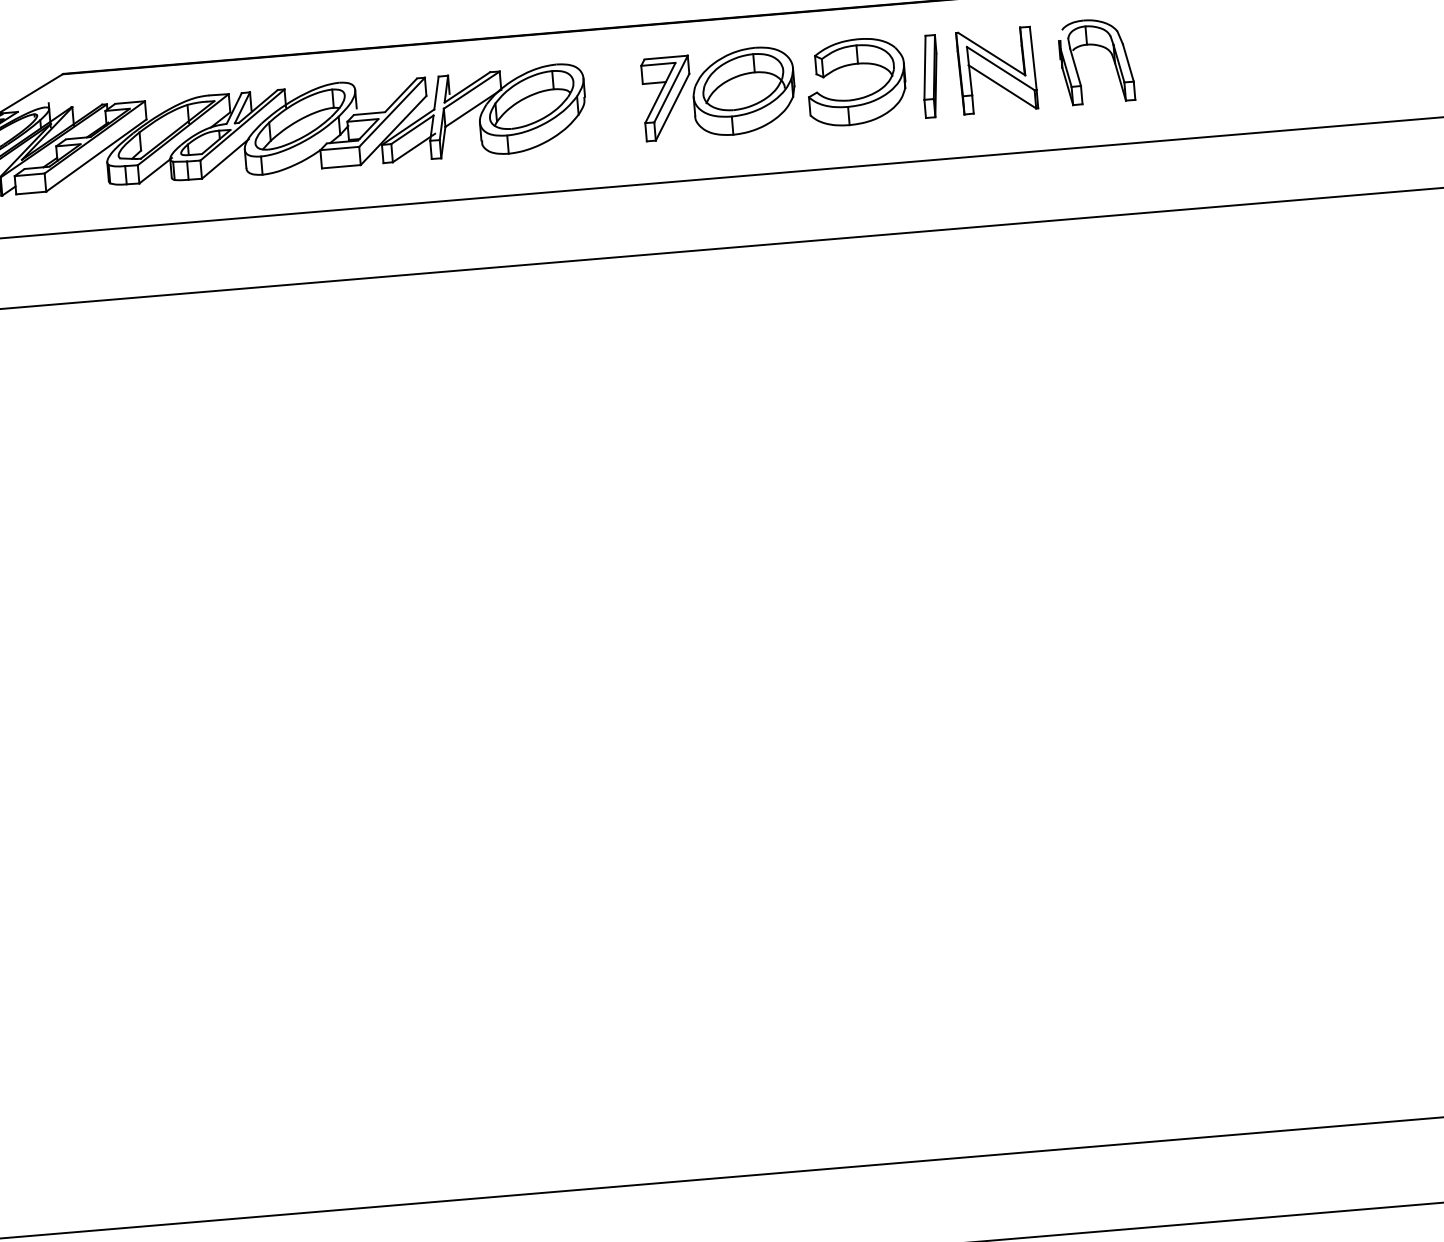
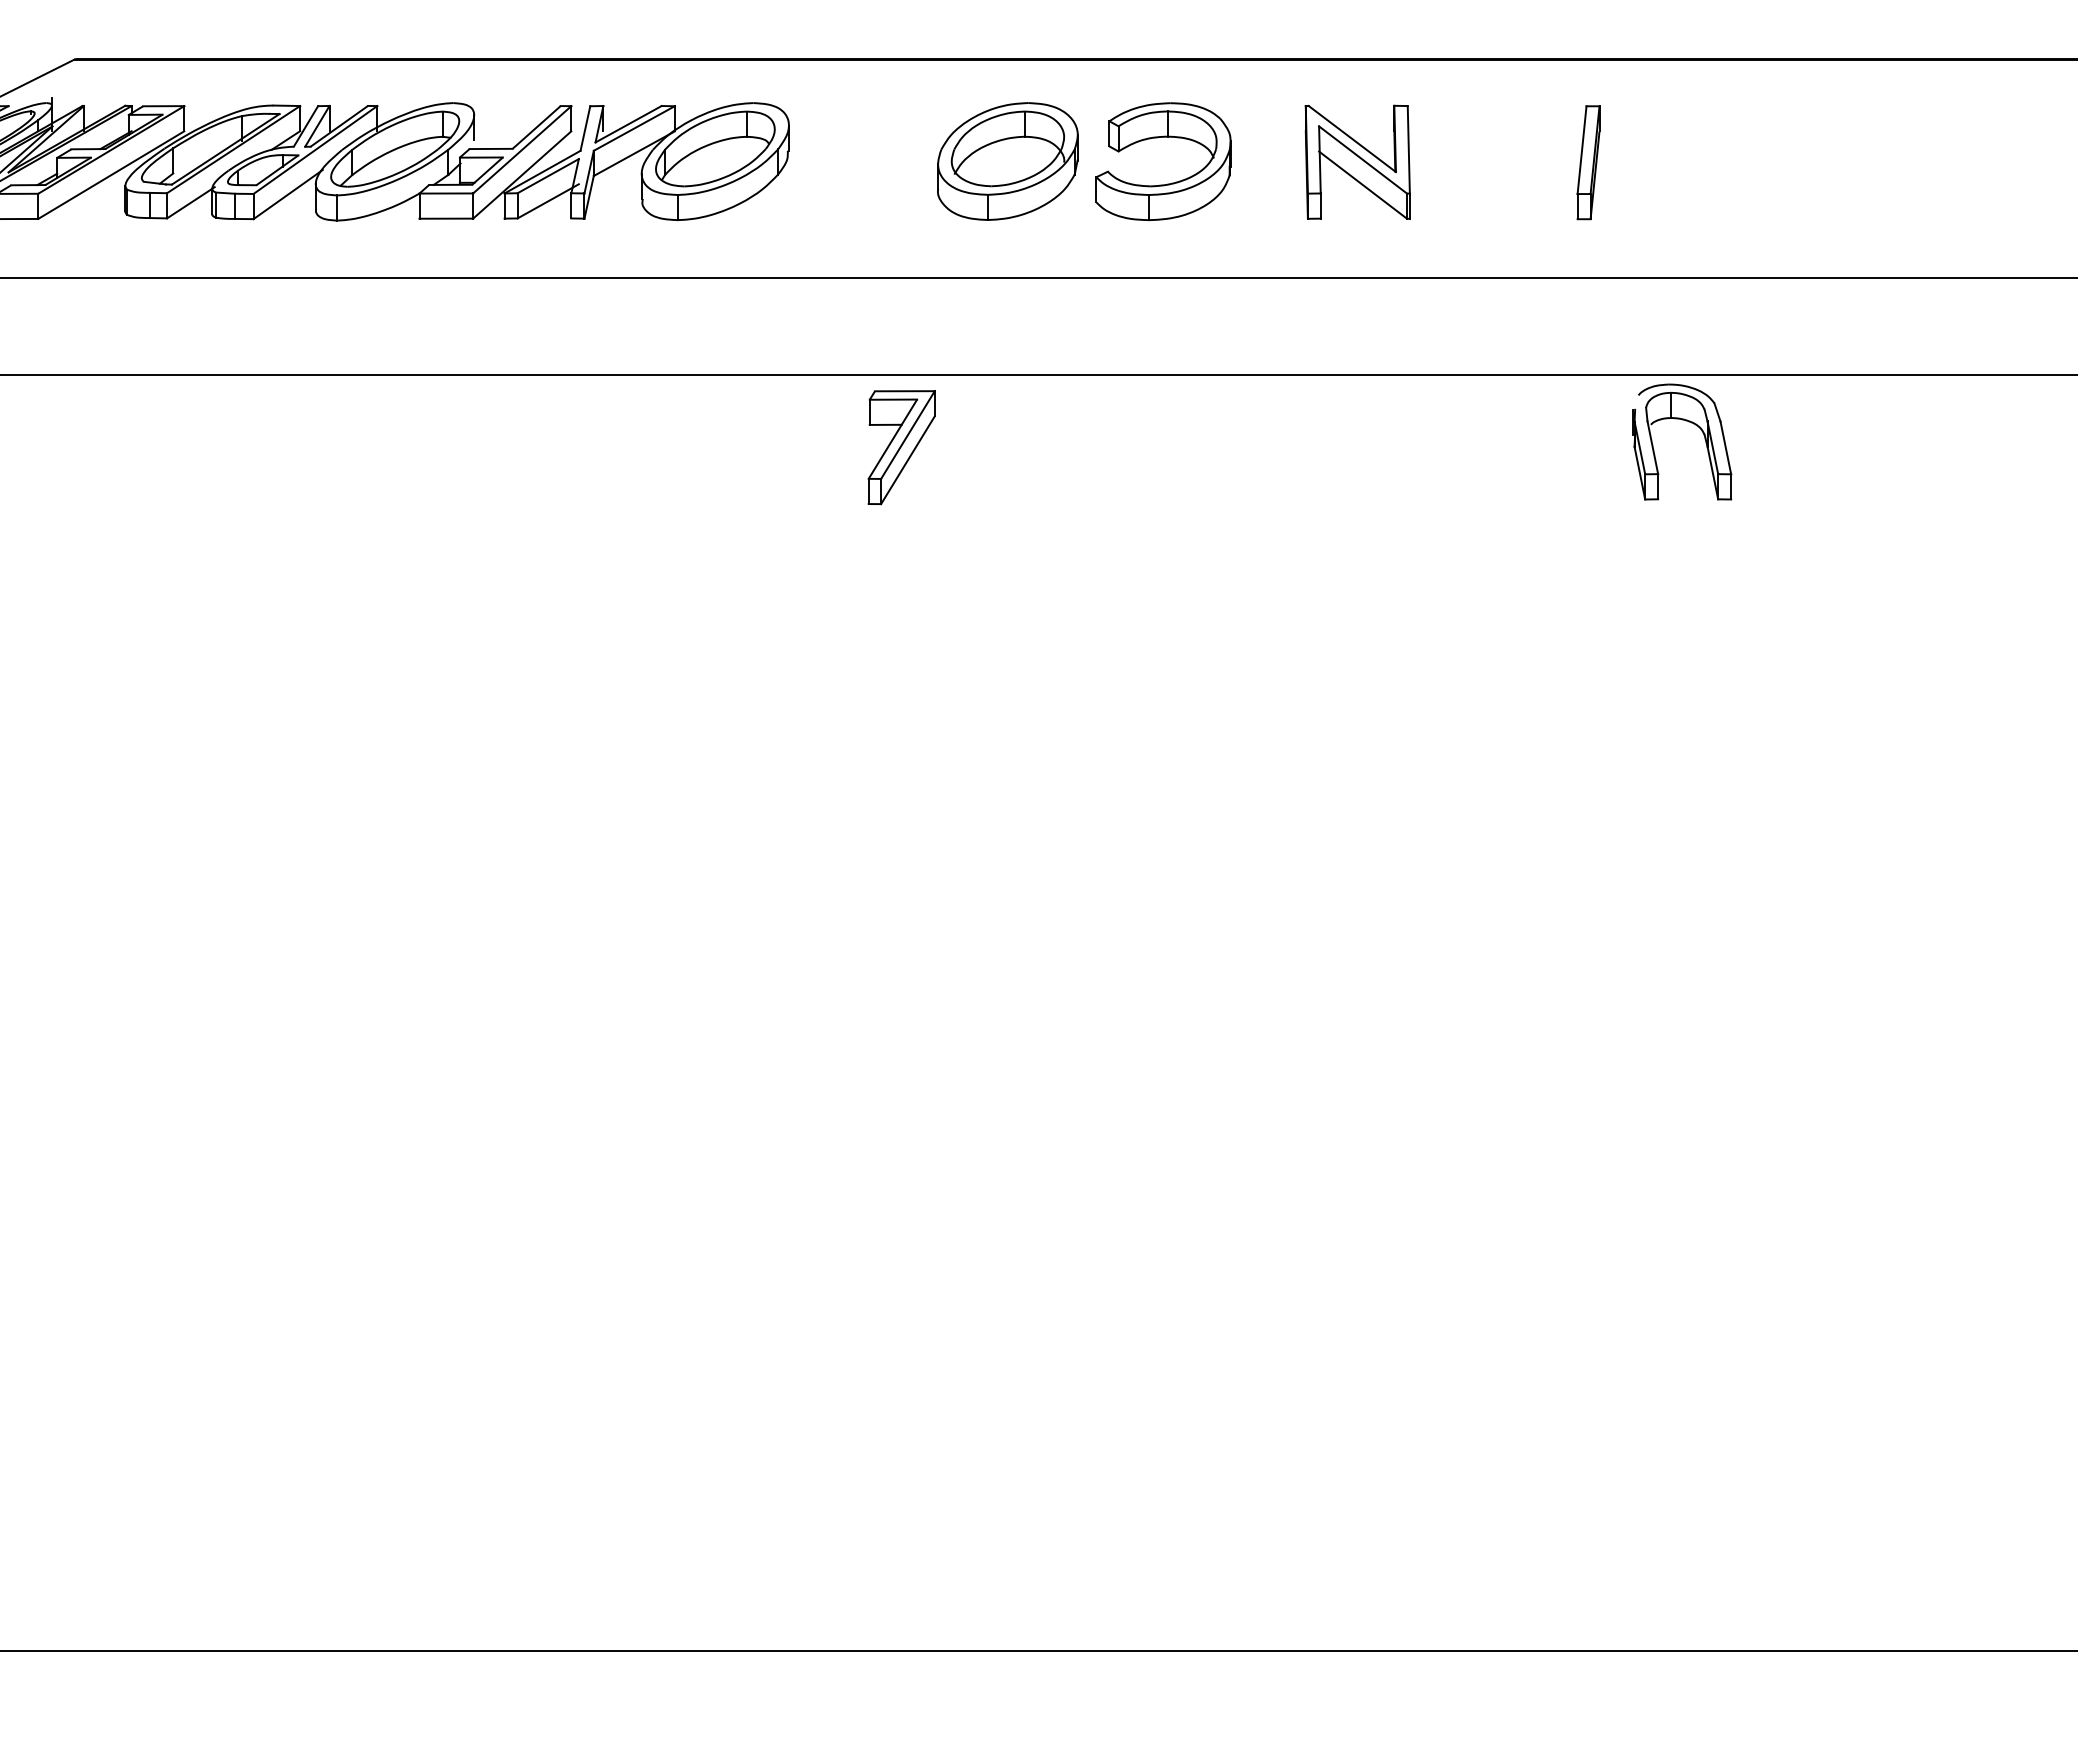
part: (1099, 46) -> (1688, 422), moved
part: (930, 76) -> (1588, 162), moved
part: (667, 98) -> (901, 447), moved

